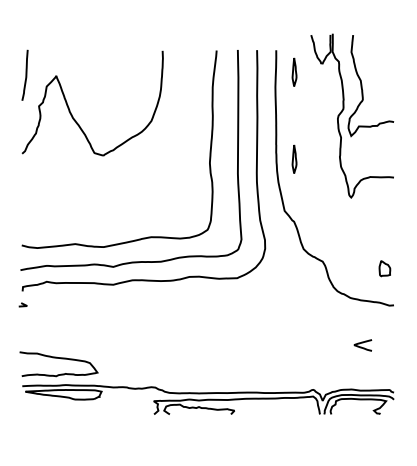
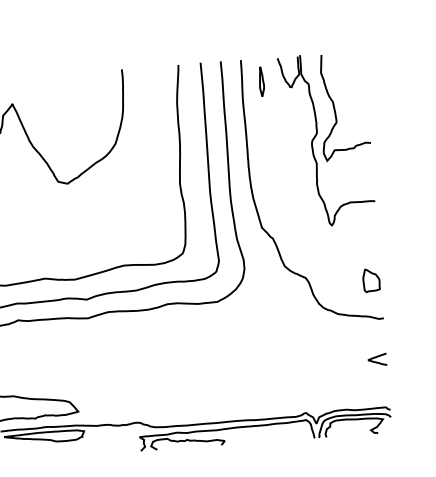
part: (352, 115) -> (326, 139), moved
part: (294, 158) -> (268, 172), removed
part: (384, 268) -> (371, 280), size x1.43
curve: (361, 346) -> (375, 361), moved

